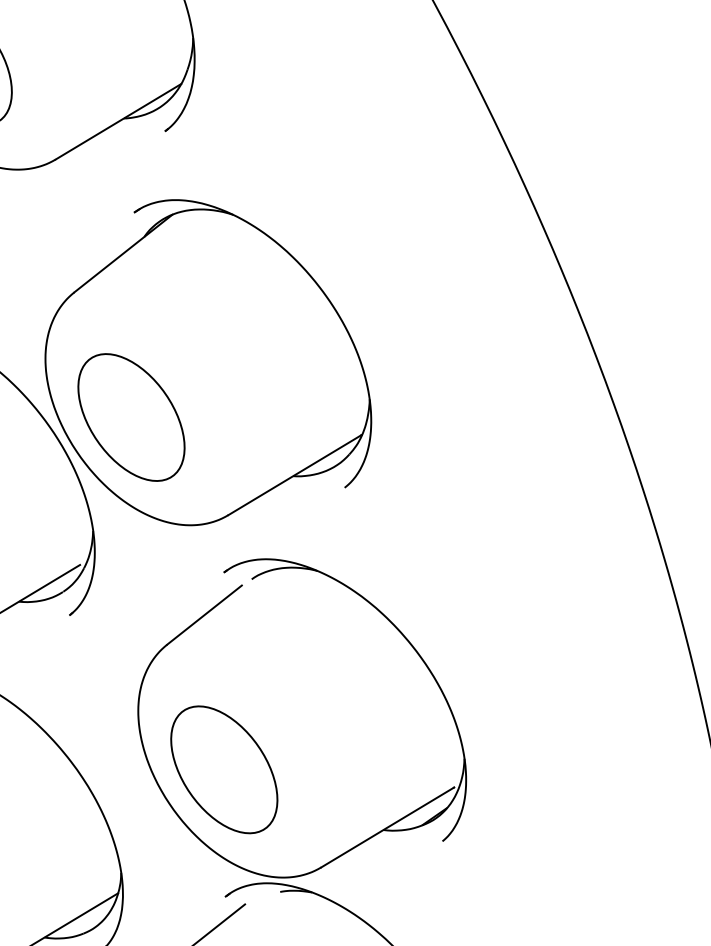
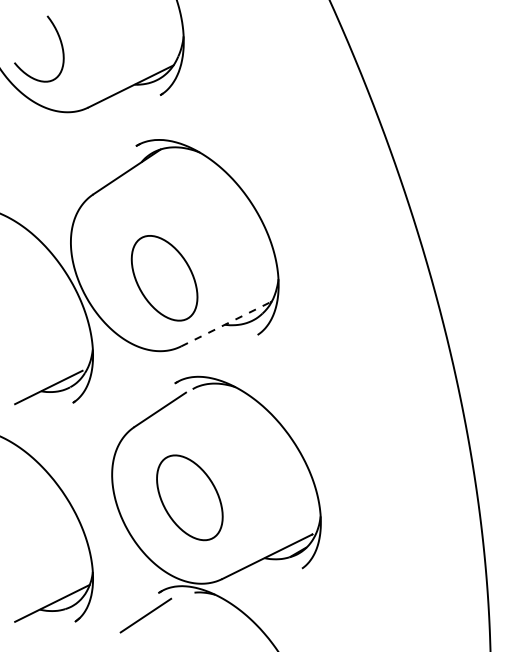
part: (131, 417) -> (164, 278), moved
line: (295, 474) -> (226, 323), solid -> dashed
part: (223, 769) -> (189, 497), moved

